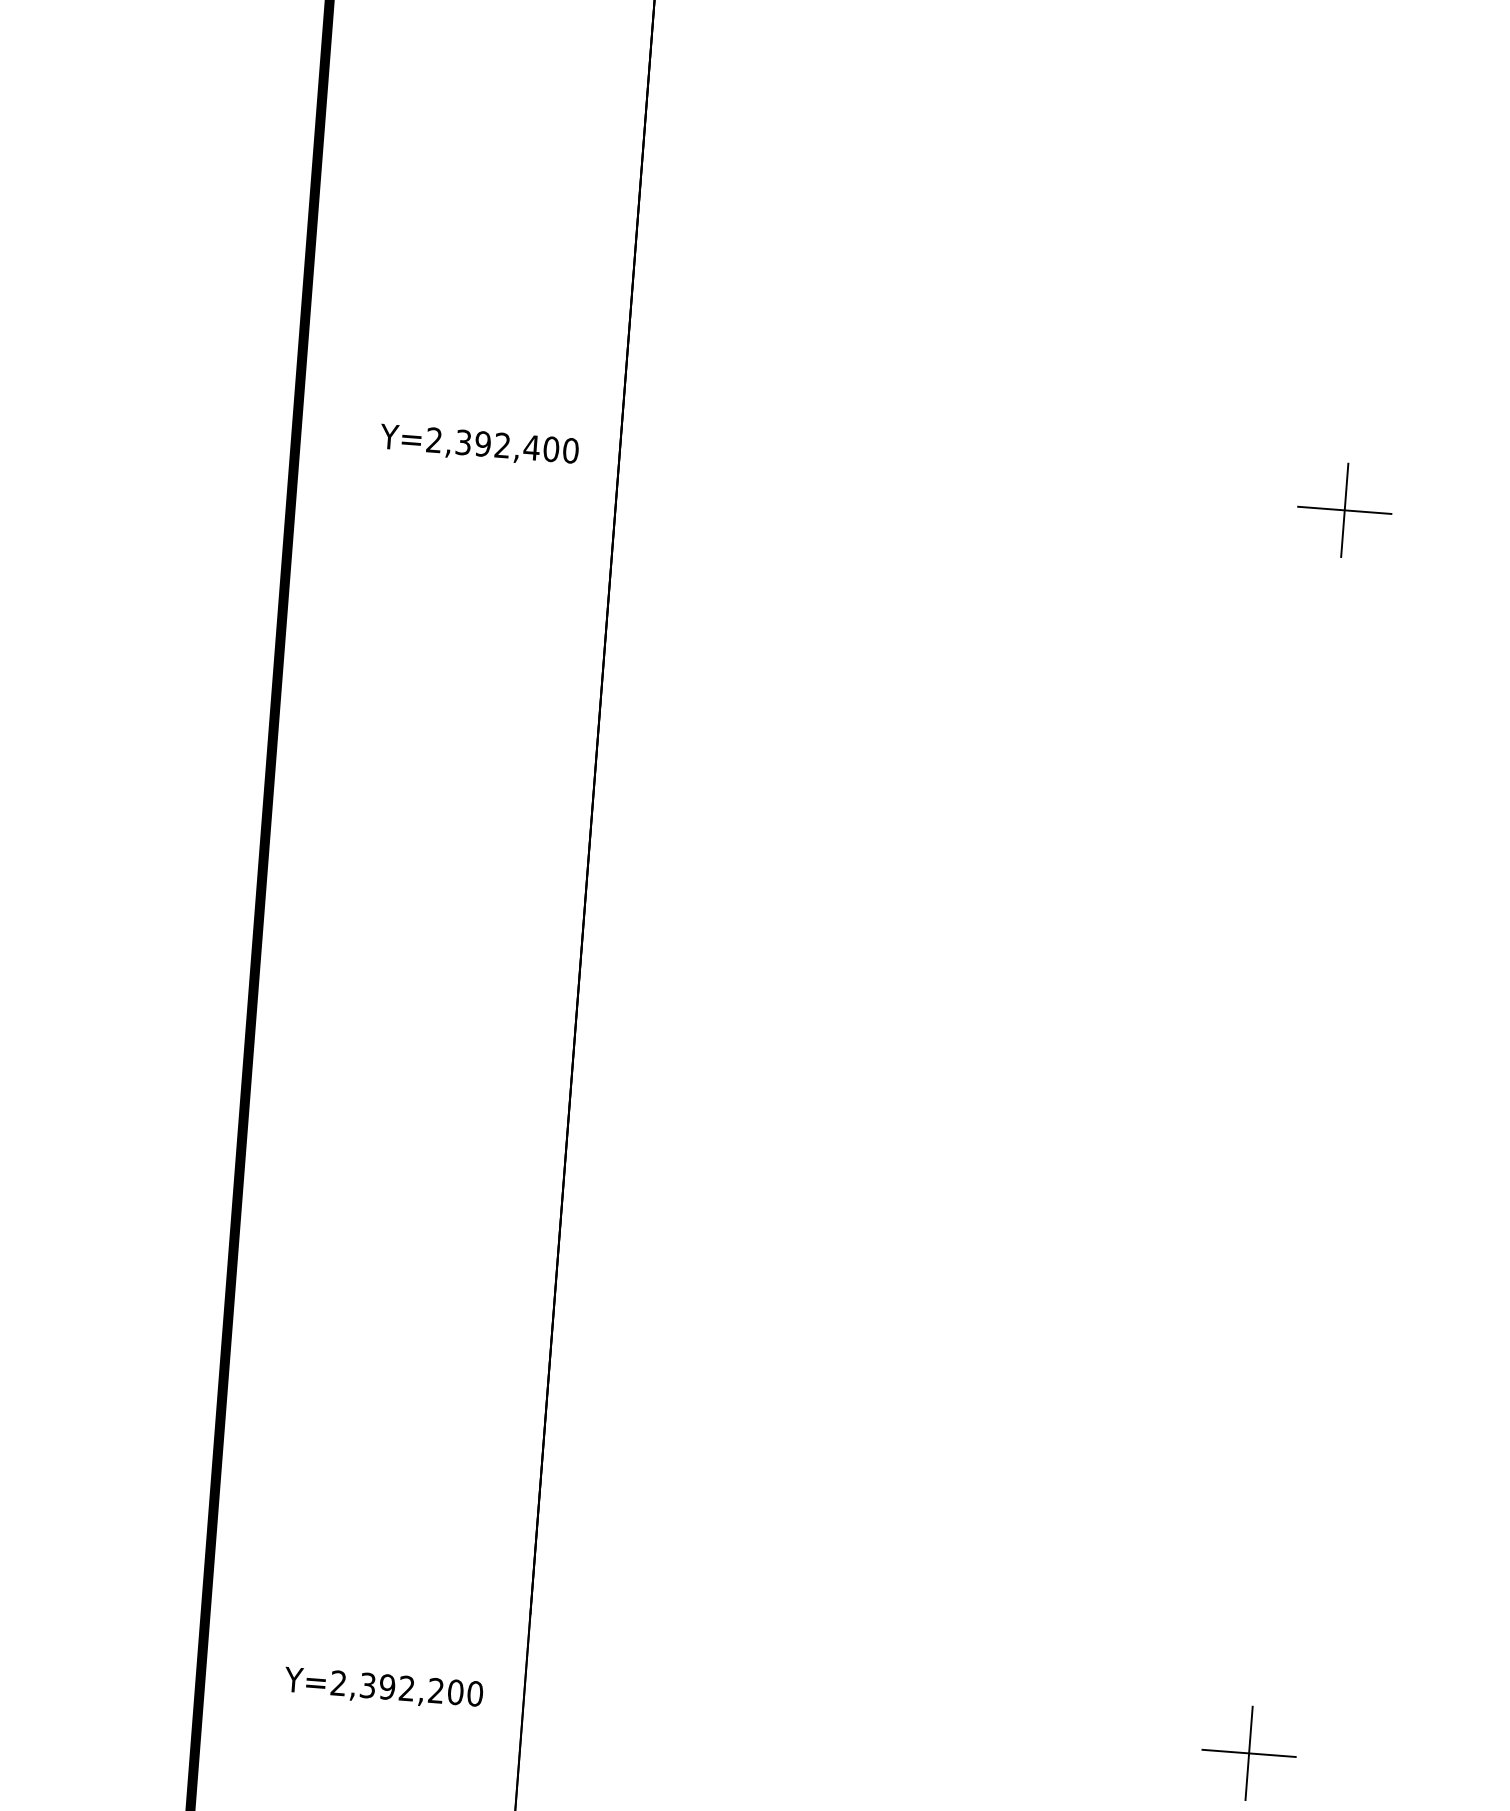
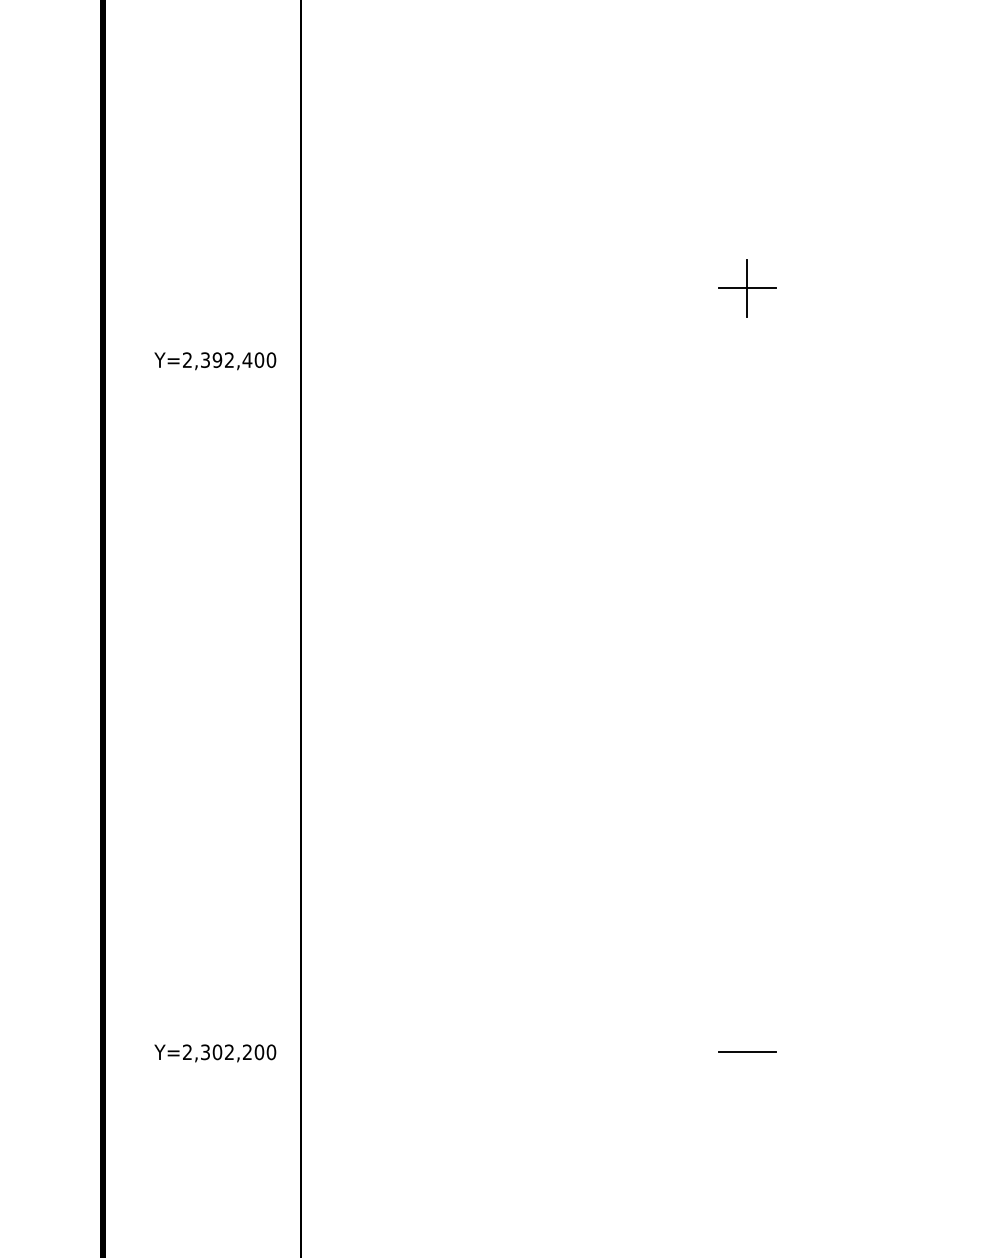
text: (479, 445) -> (215, 361), moved
text: (387, 1687) -> (217, 1052), Y=2,392,200 -> Y=2,302,200
line: (1249, 1752) -> (747, 1051), removed

